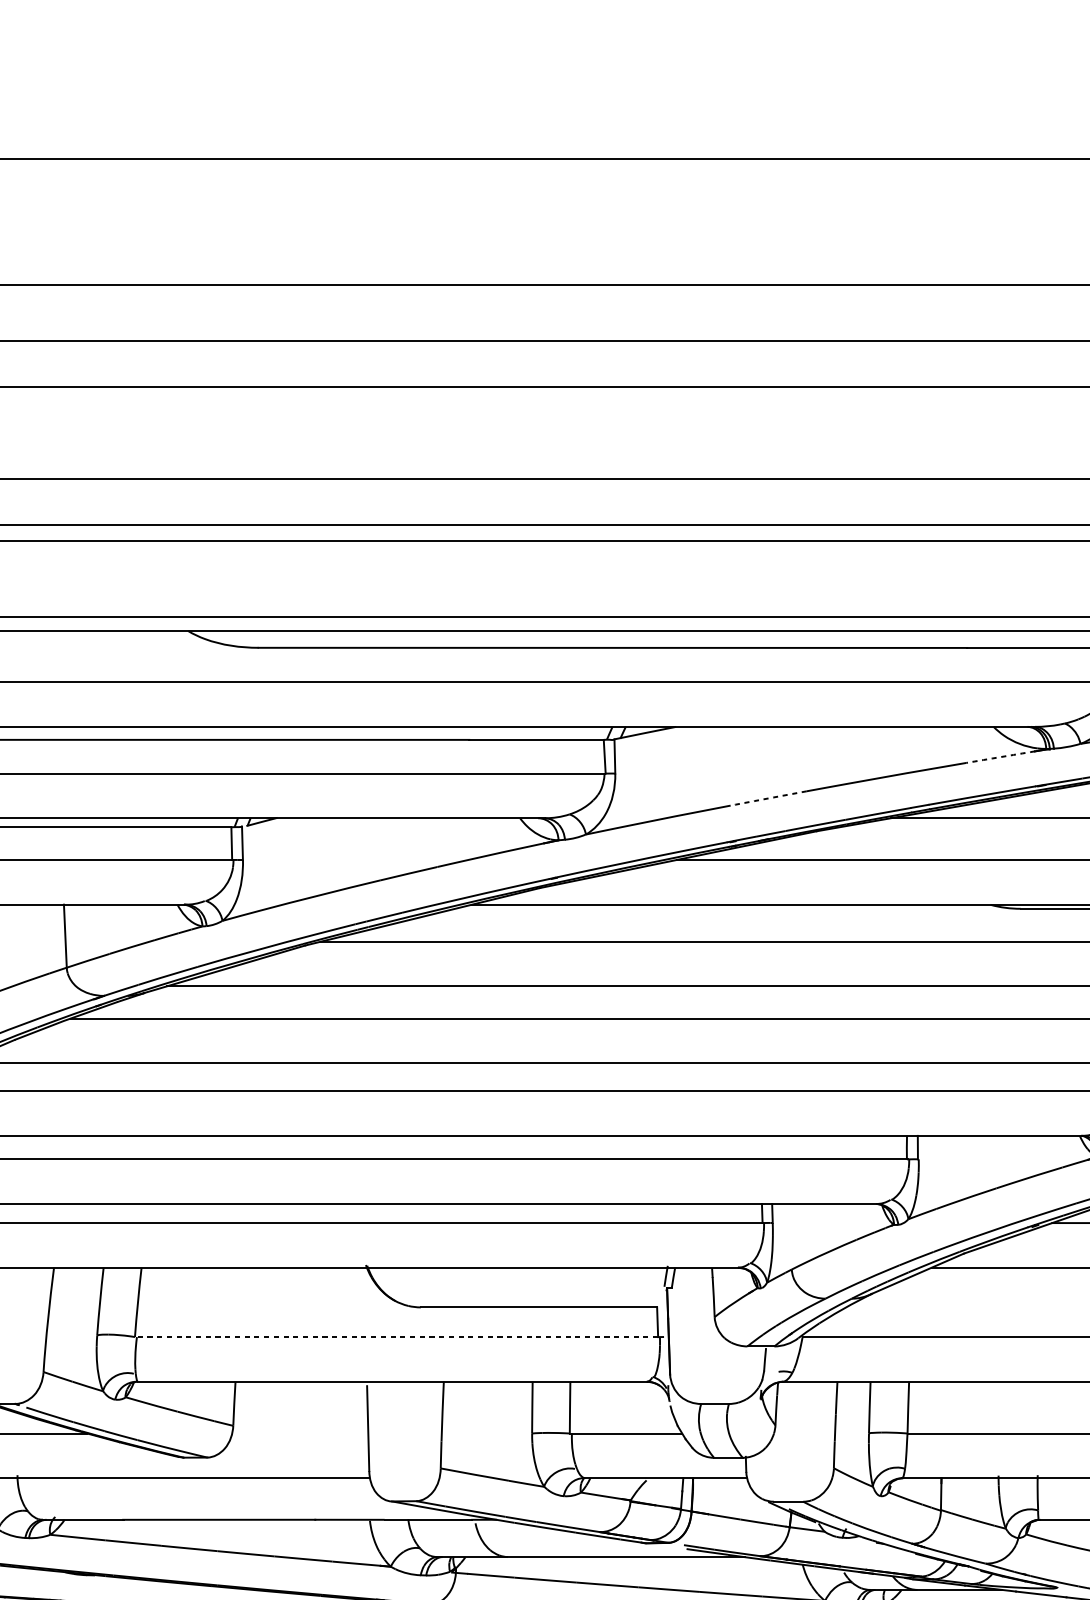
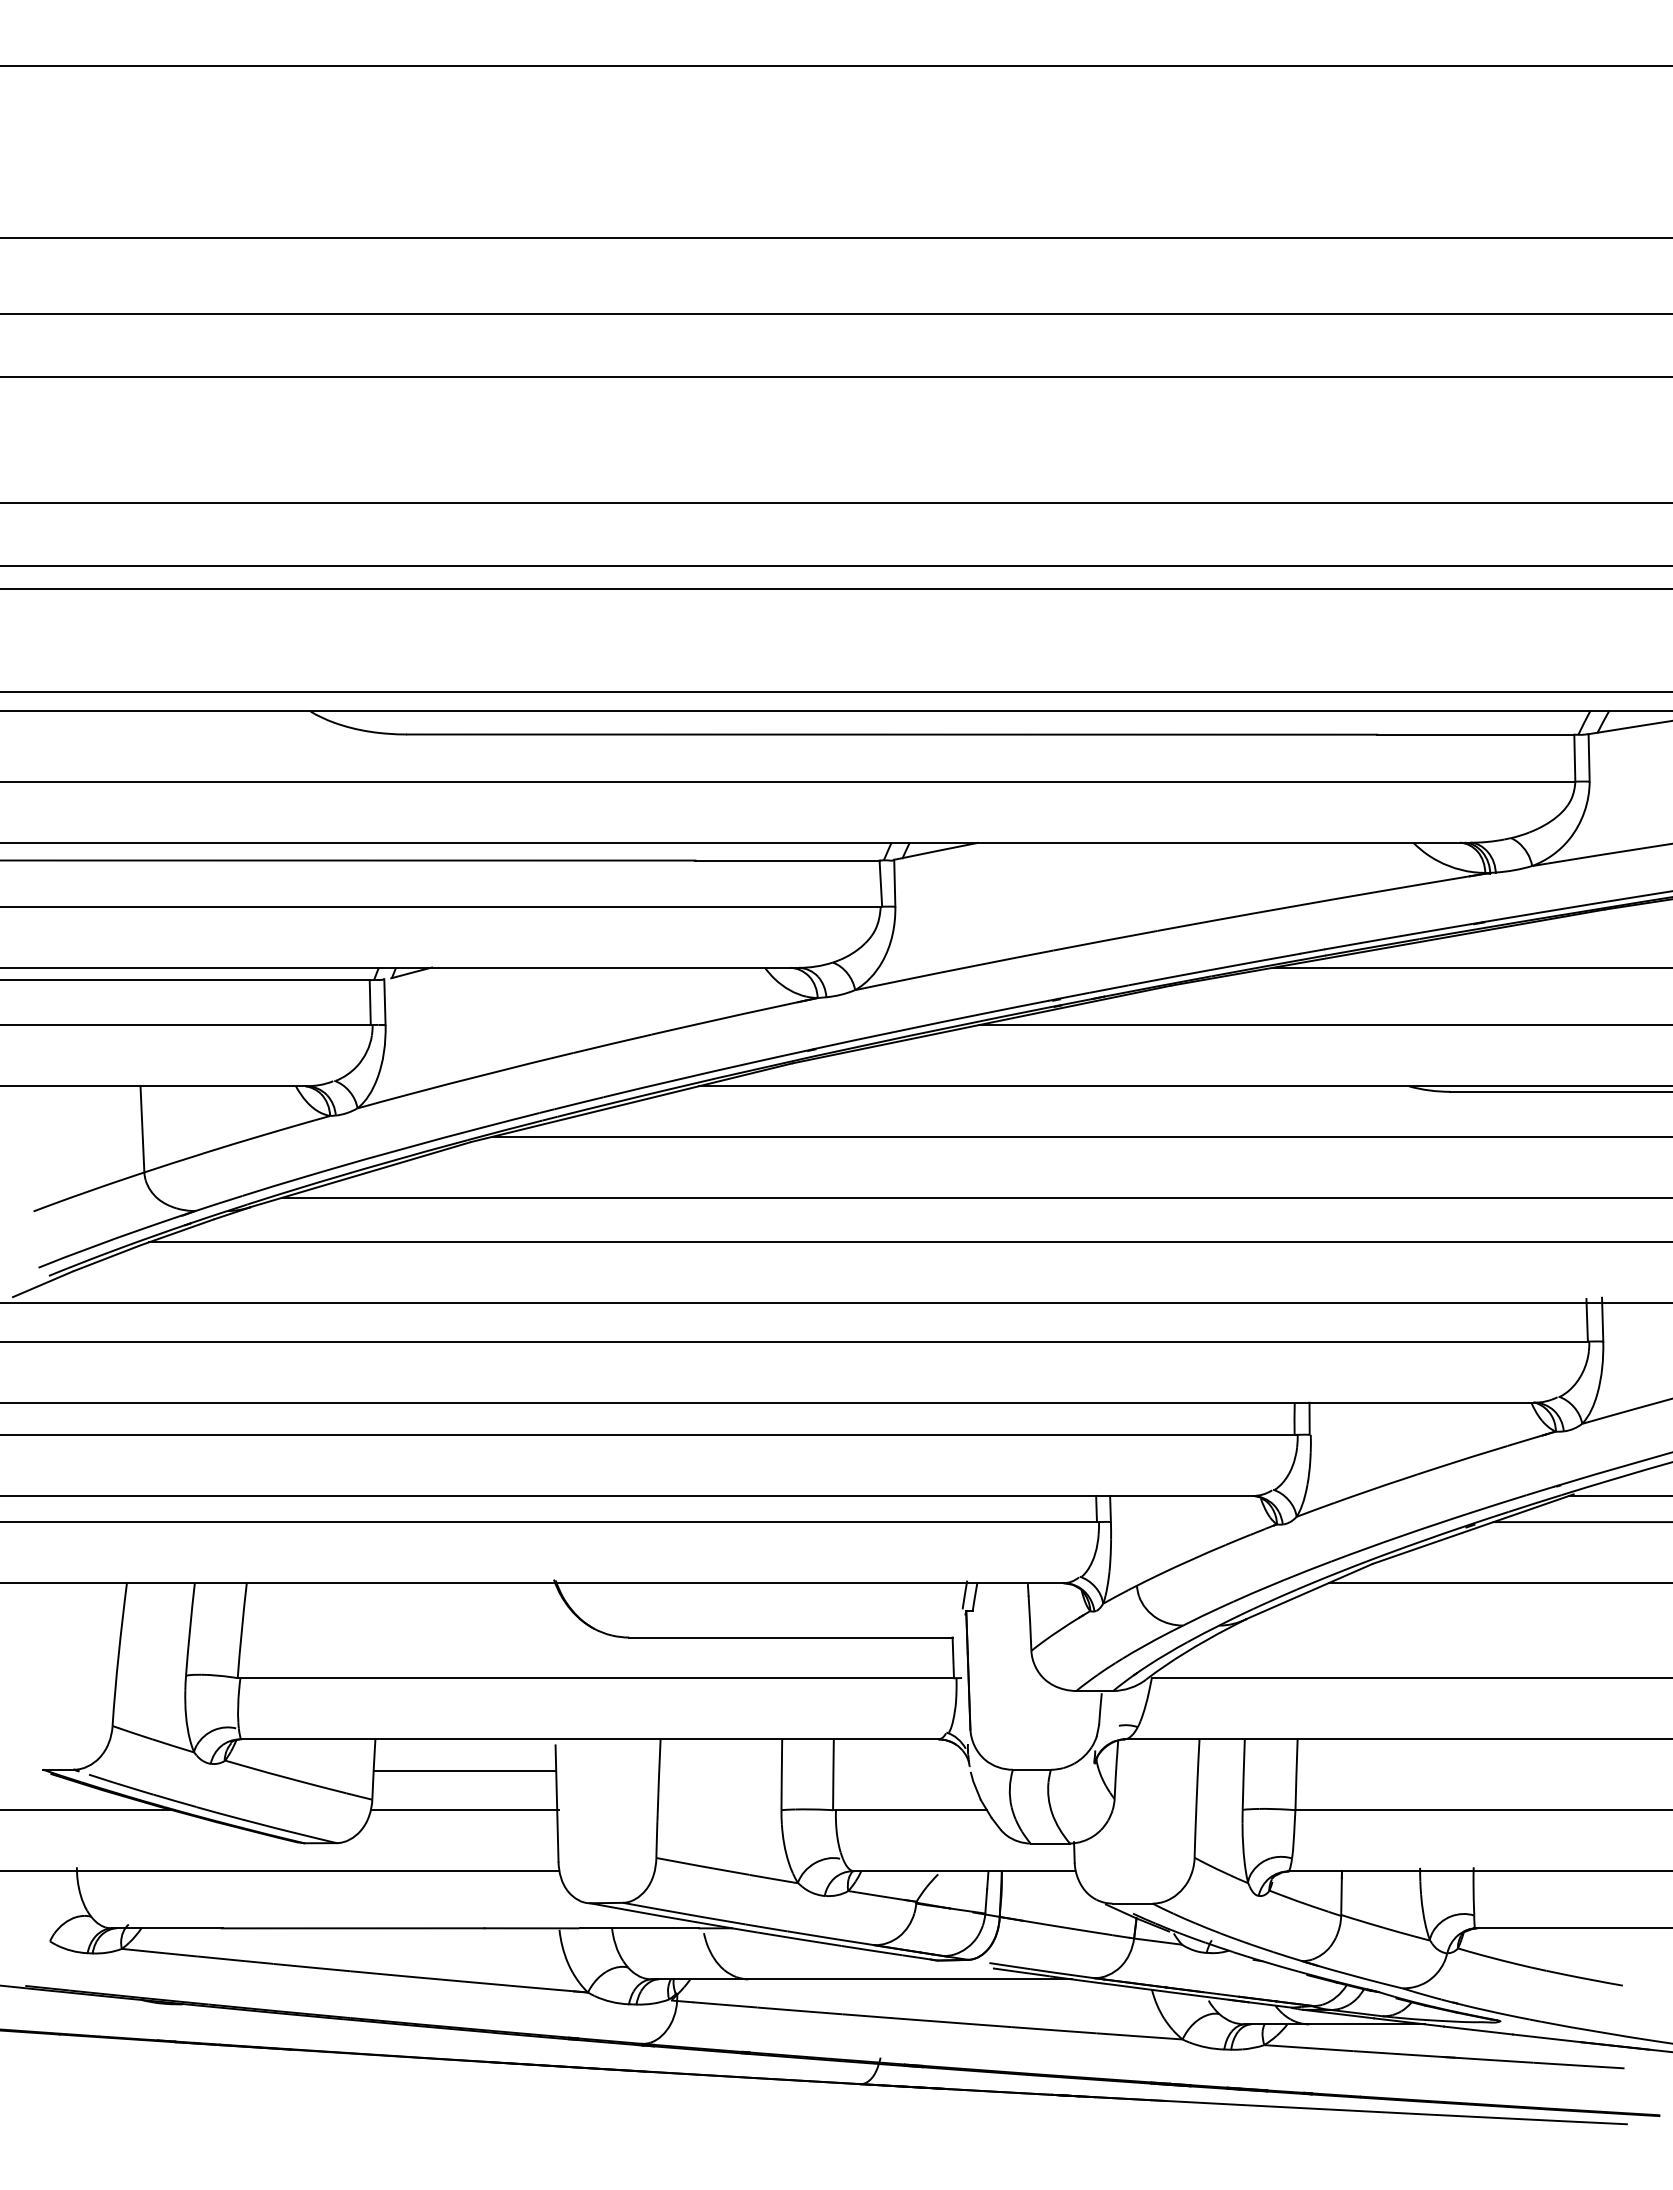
arc: (1000, 757) -> (1422, 884), dashed -> solid
arc: (768, 798) -> (1105, 940), dashed -> solid
line: (396, 1337) -> (595, 1678), dashed -> solid
line: (300, 1405) -> (464, 1771), added
line: (301, 1433) -> (465, 1810), added

